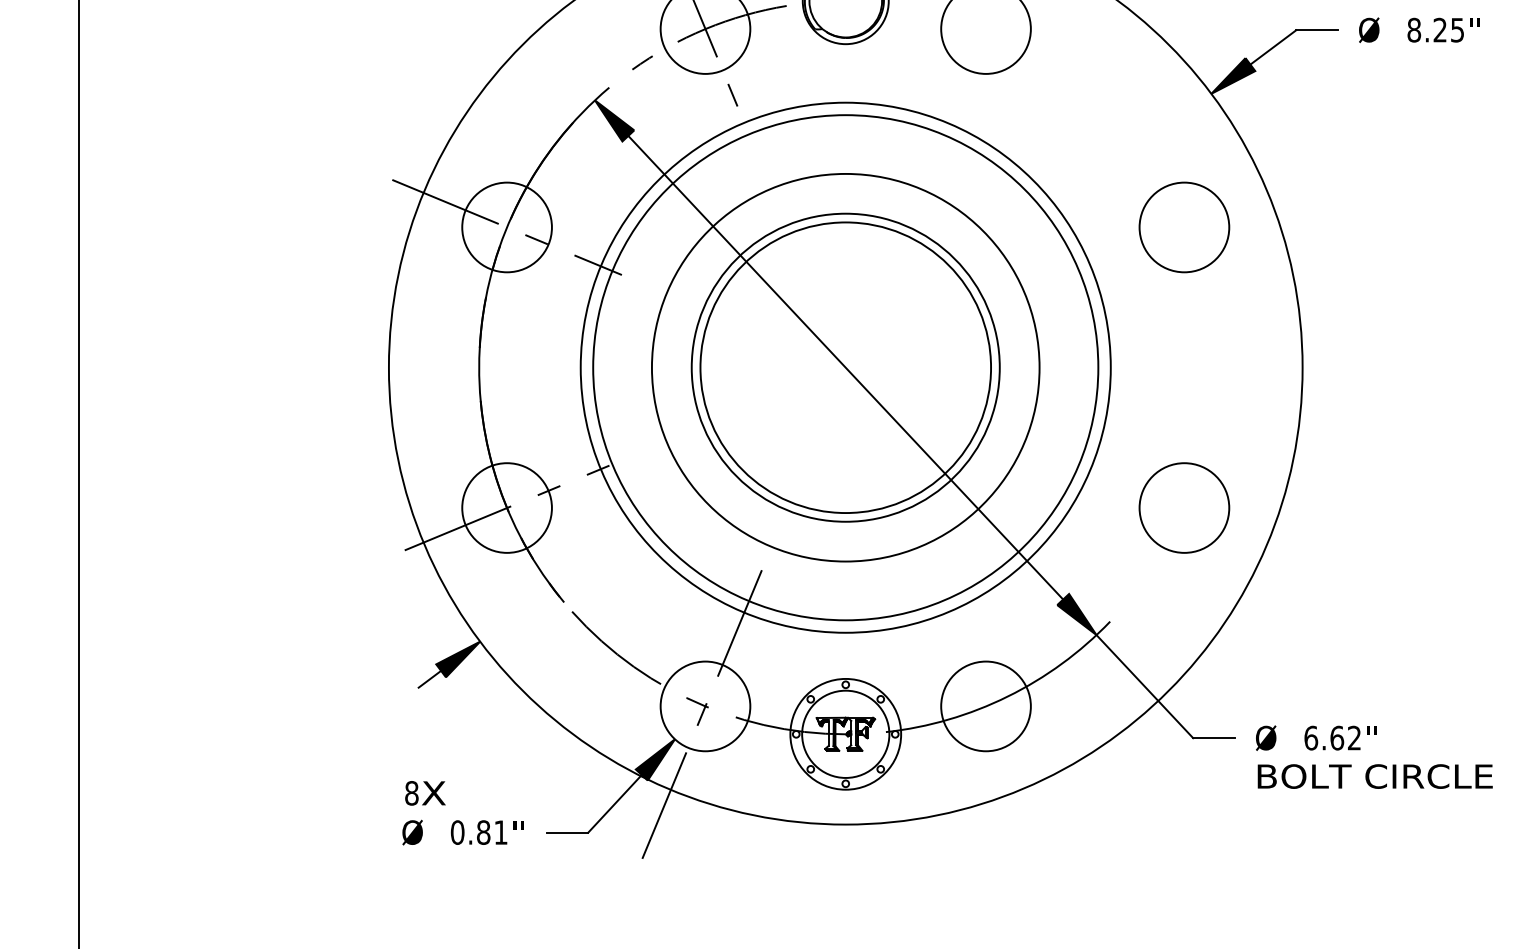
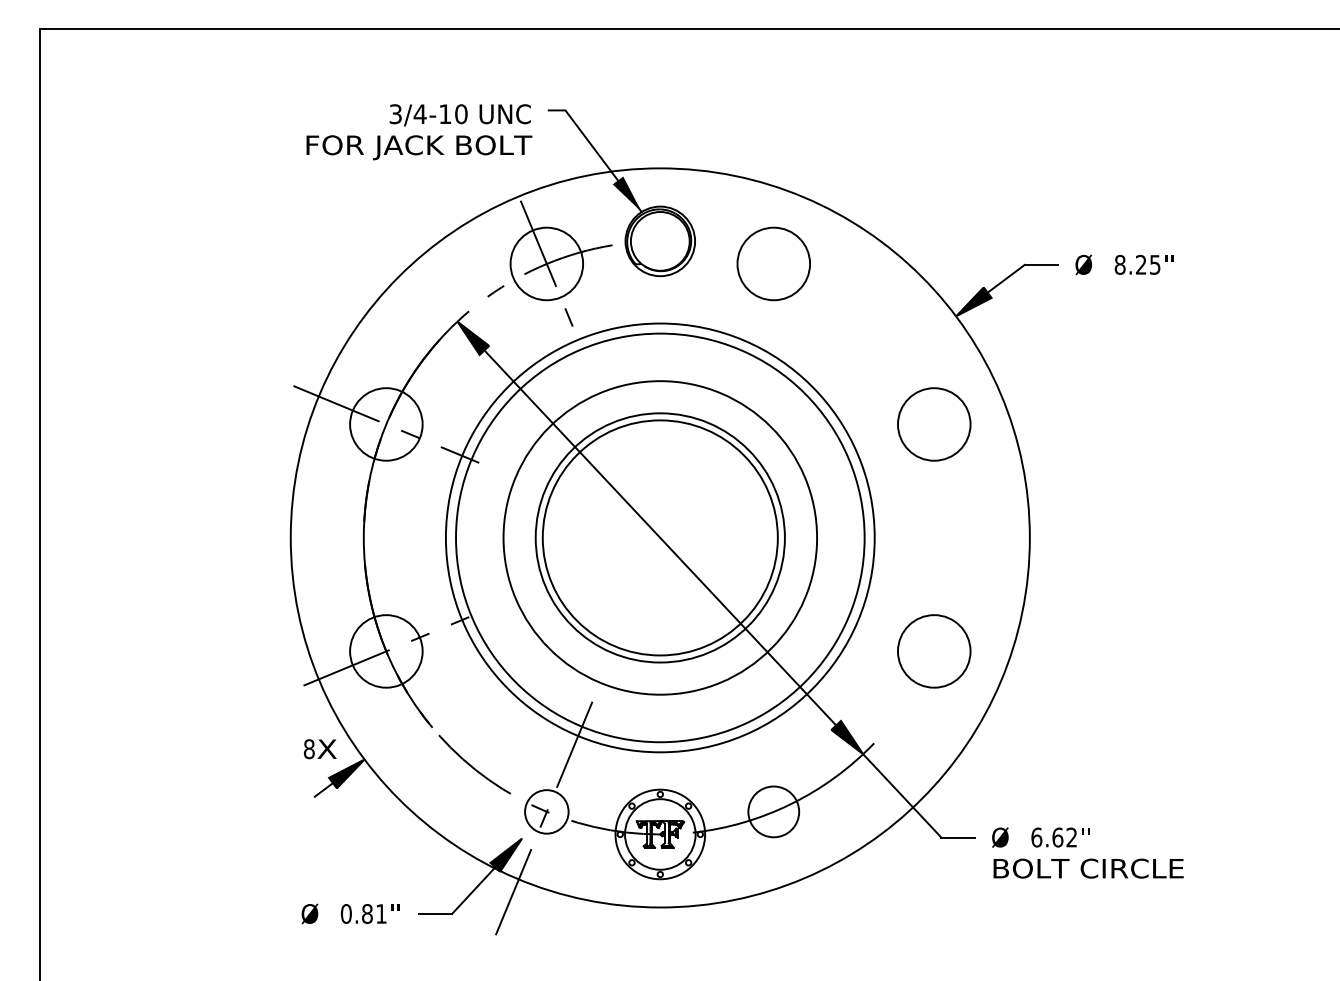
circle: (705, 705) -> (546, 811), size x0.6
circle: (985, 705) -> (773, 811), size x0.7
text: (424, 793) -> (319, 749), moved

